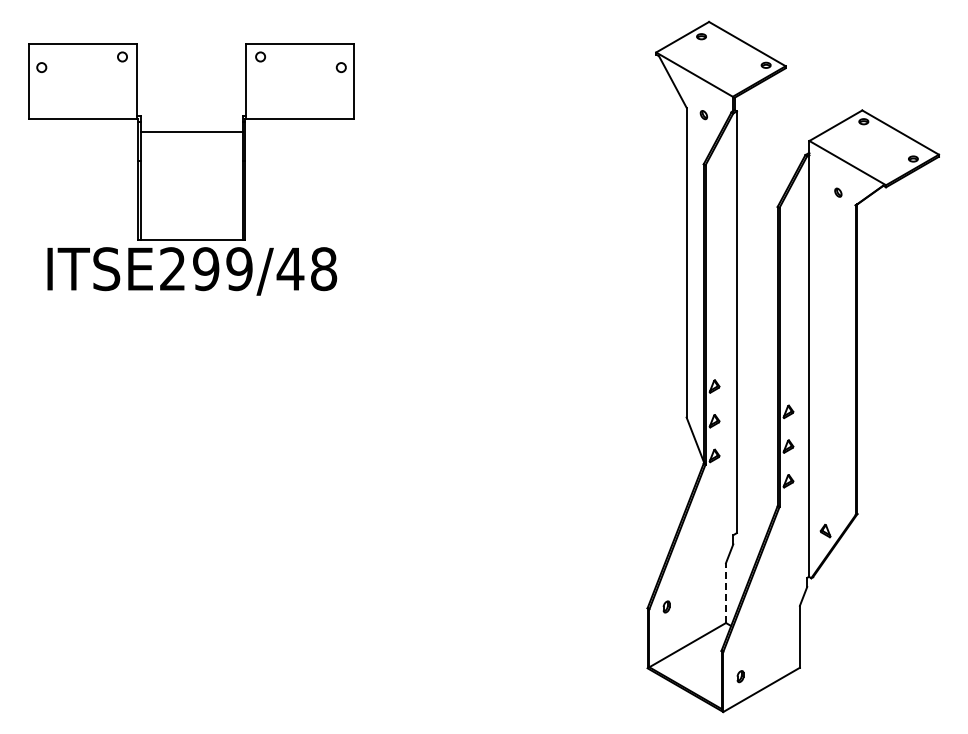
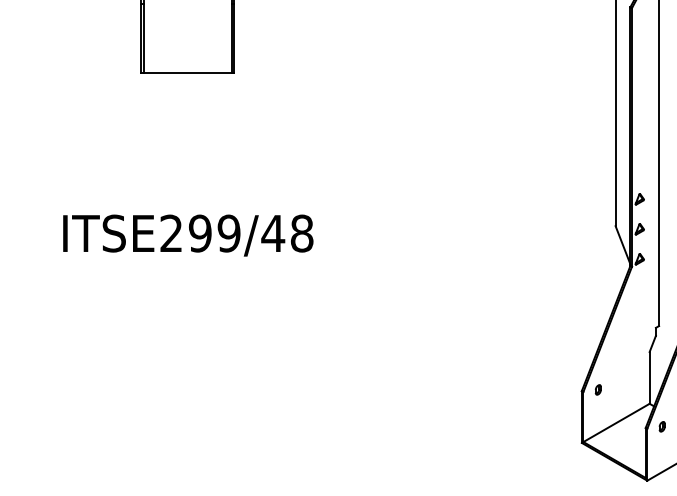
text: (192, 271) -> (188, 235), moved
line: (726, 593) -> (650, 378), dashed -> solid
part: (740, 676) -> (662, 426), moved

